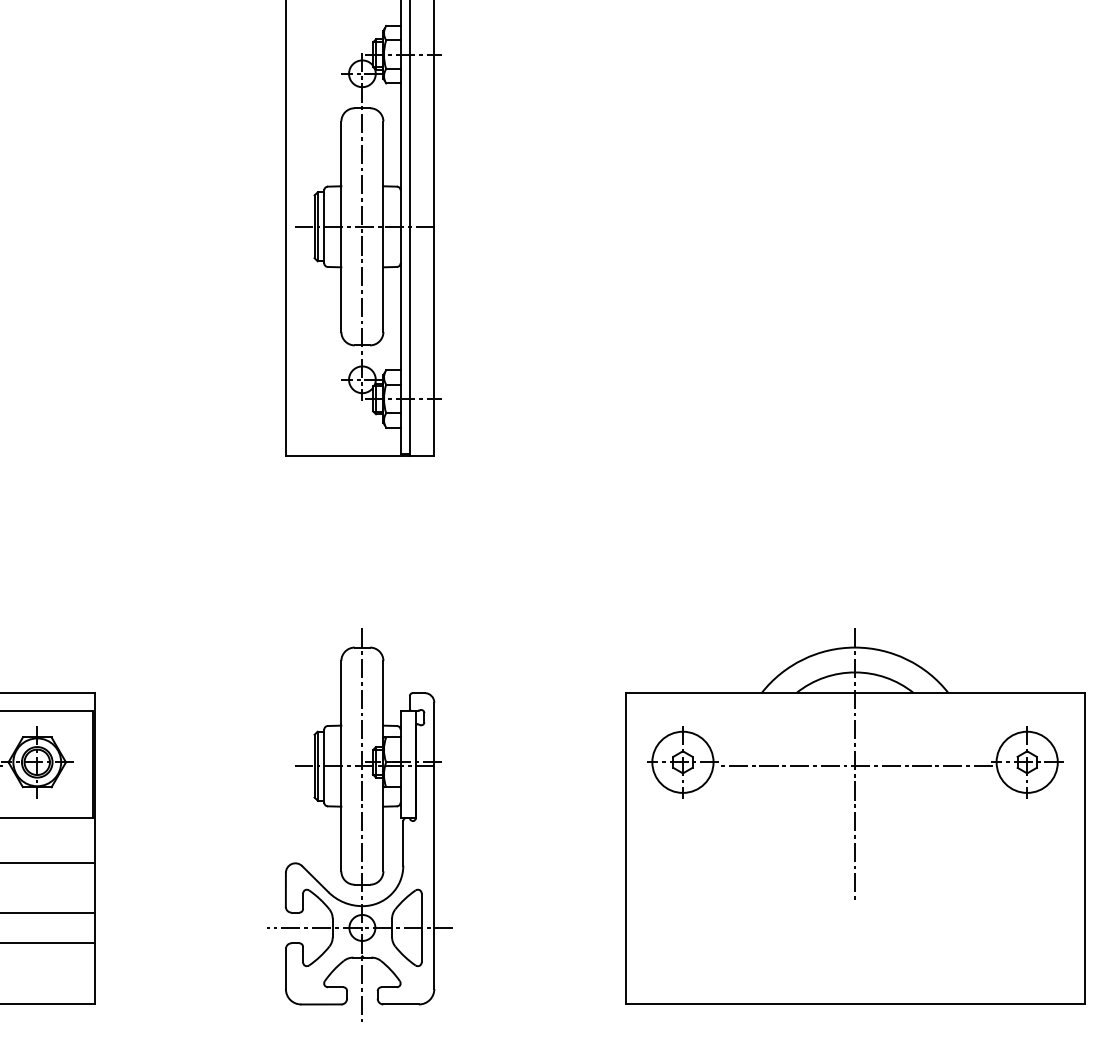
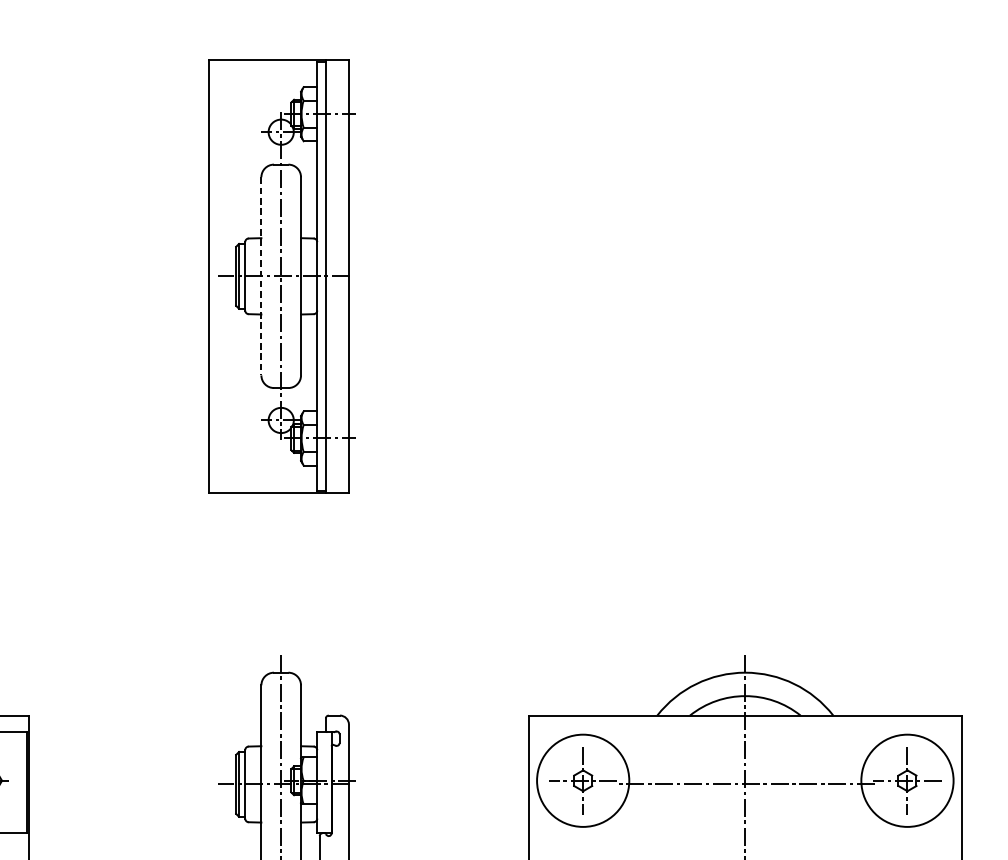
line: (341, 227) -> (261, 276), solid -> dashed
circle: (682, 761) -> (582, 780), size x1.6
circle: (1026, 761) -> (906, 780), size x1.6

